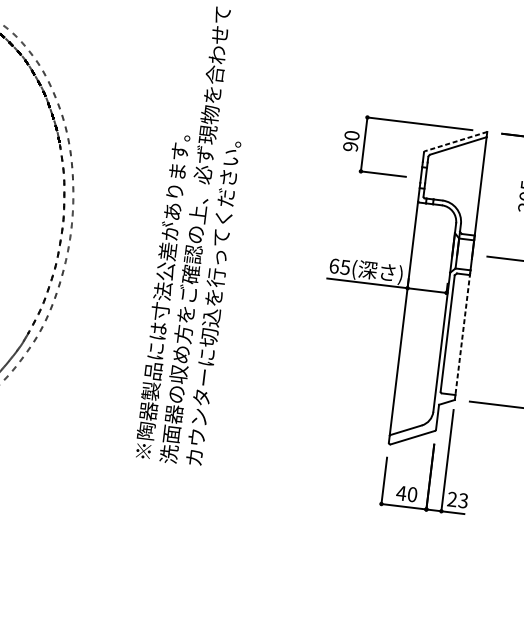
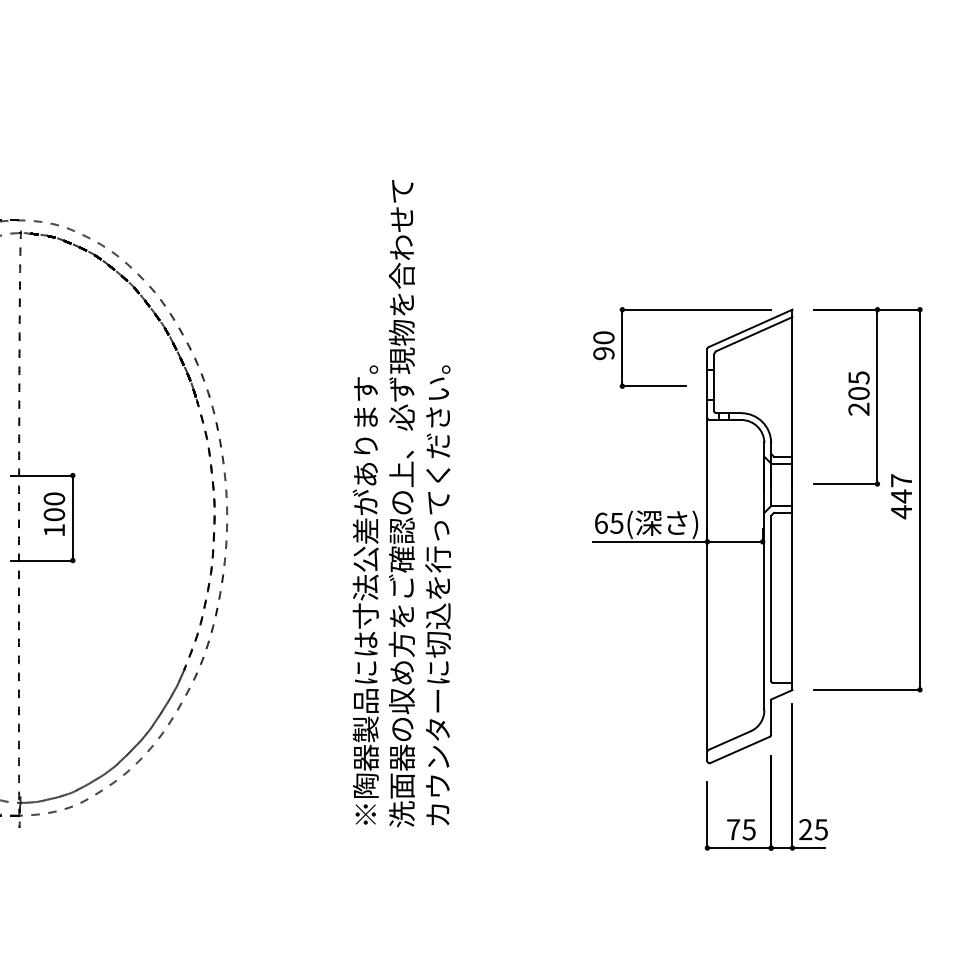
line: (456, 141) -> (750, 328), dashed -> solid
line: (462, 334) -> (792, 596), dashed -> solid
text: (406, 493) -> (740, 829), 40 -> 75
text: (463, 500) -> (821, 829), 23 -> 25

